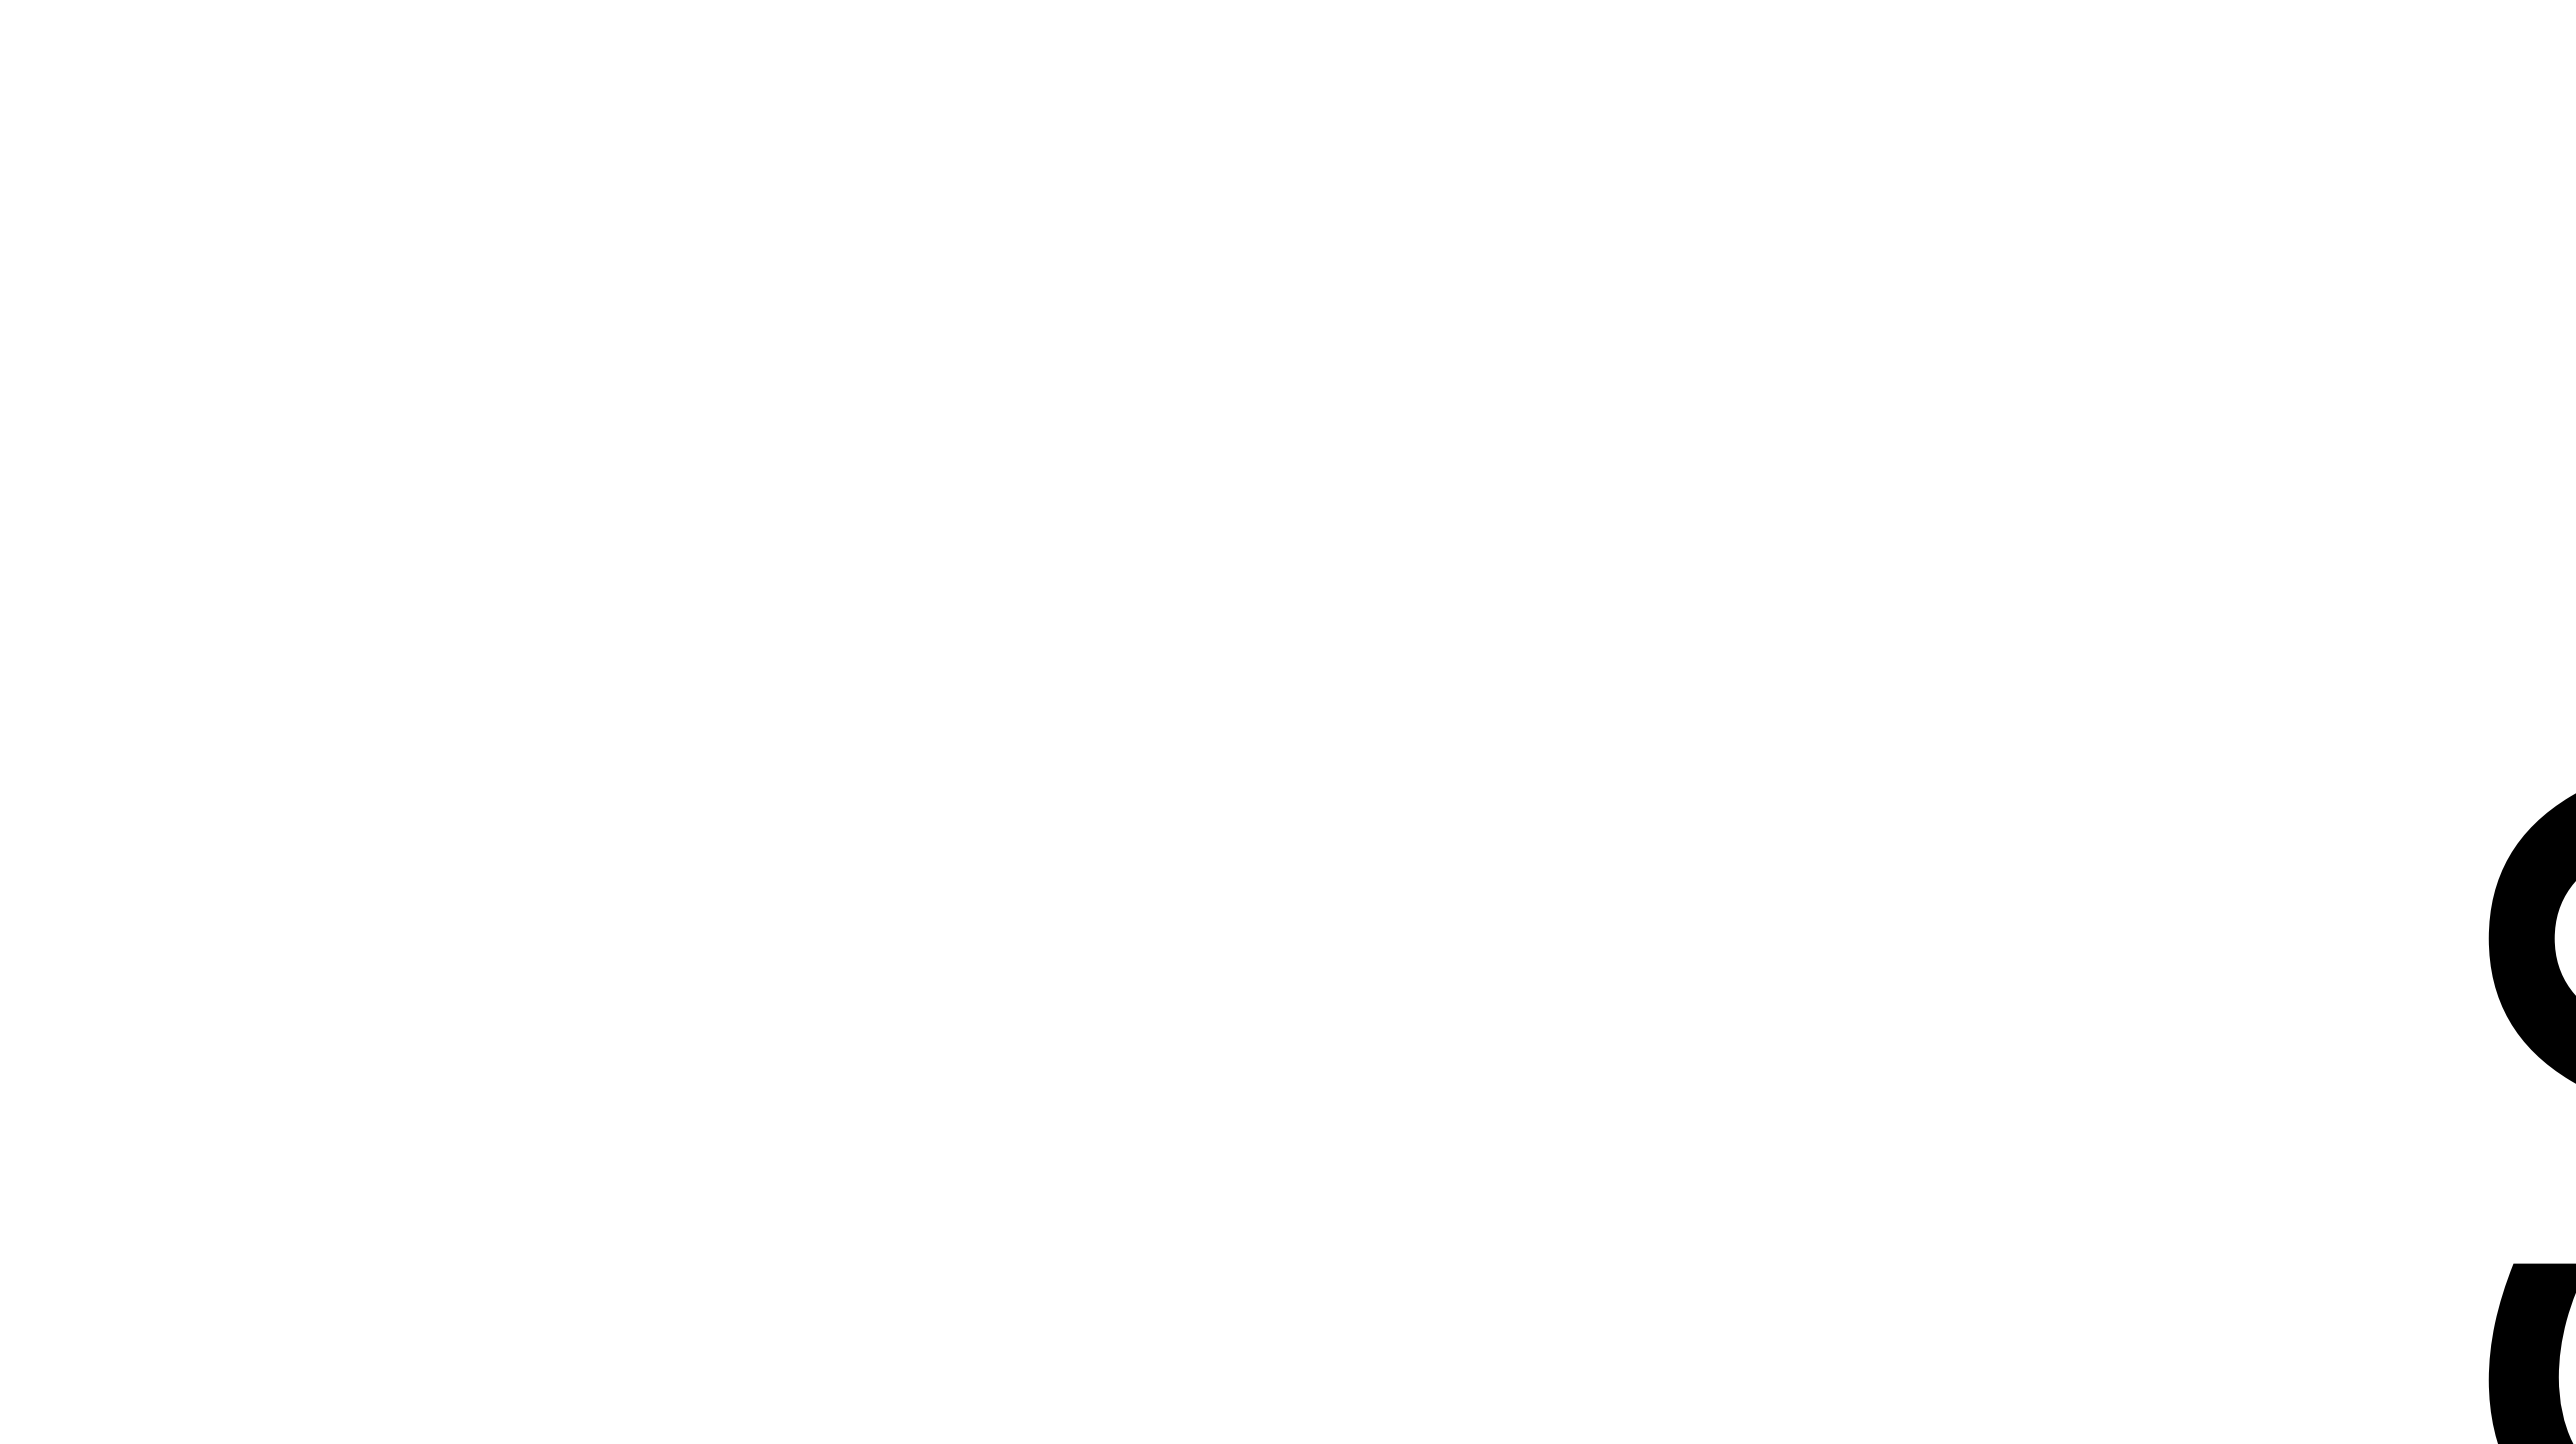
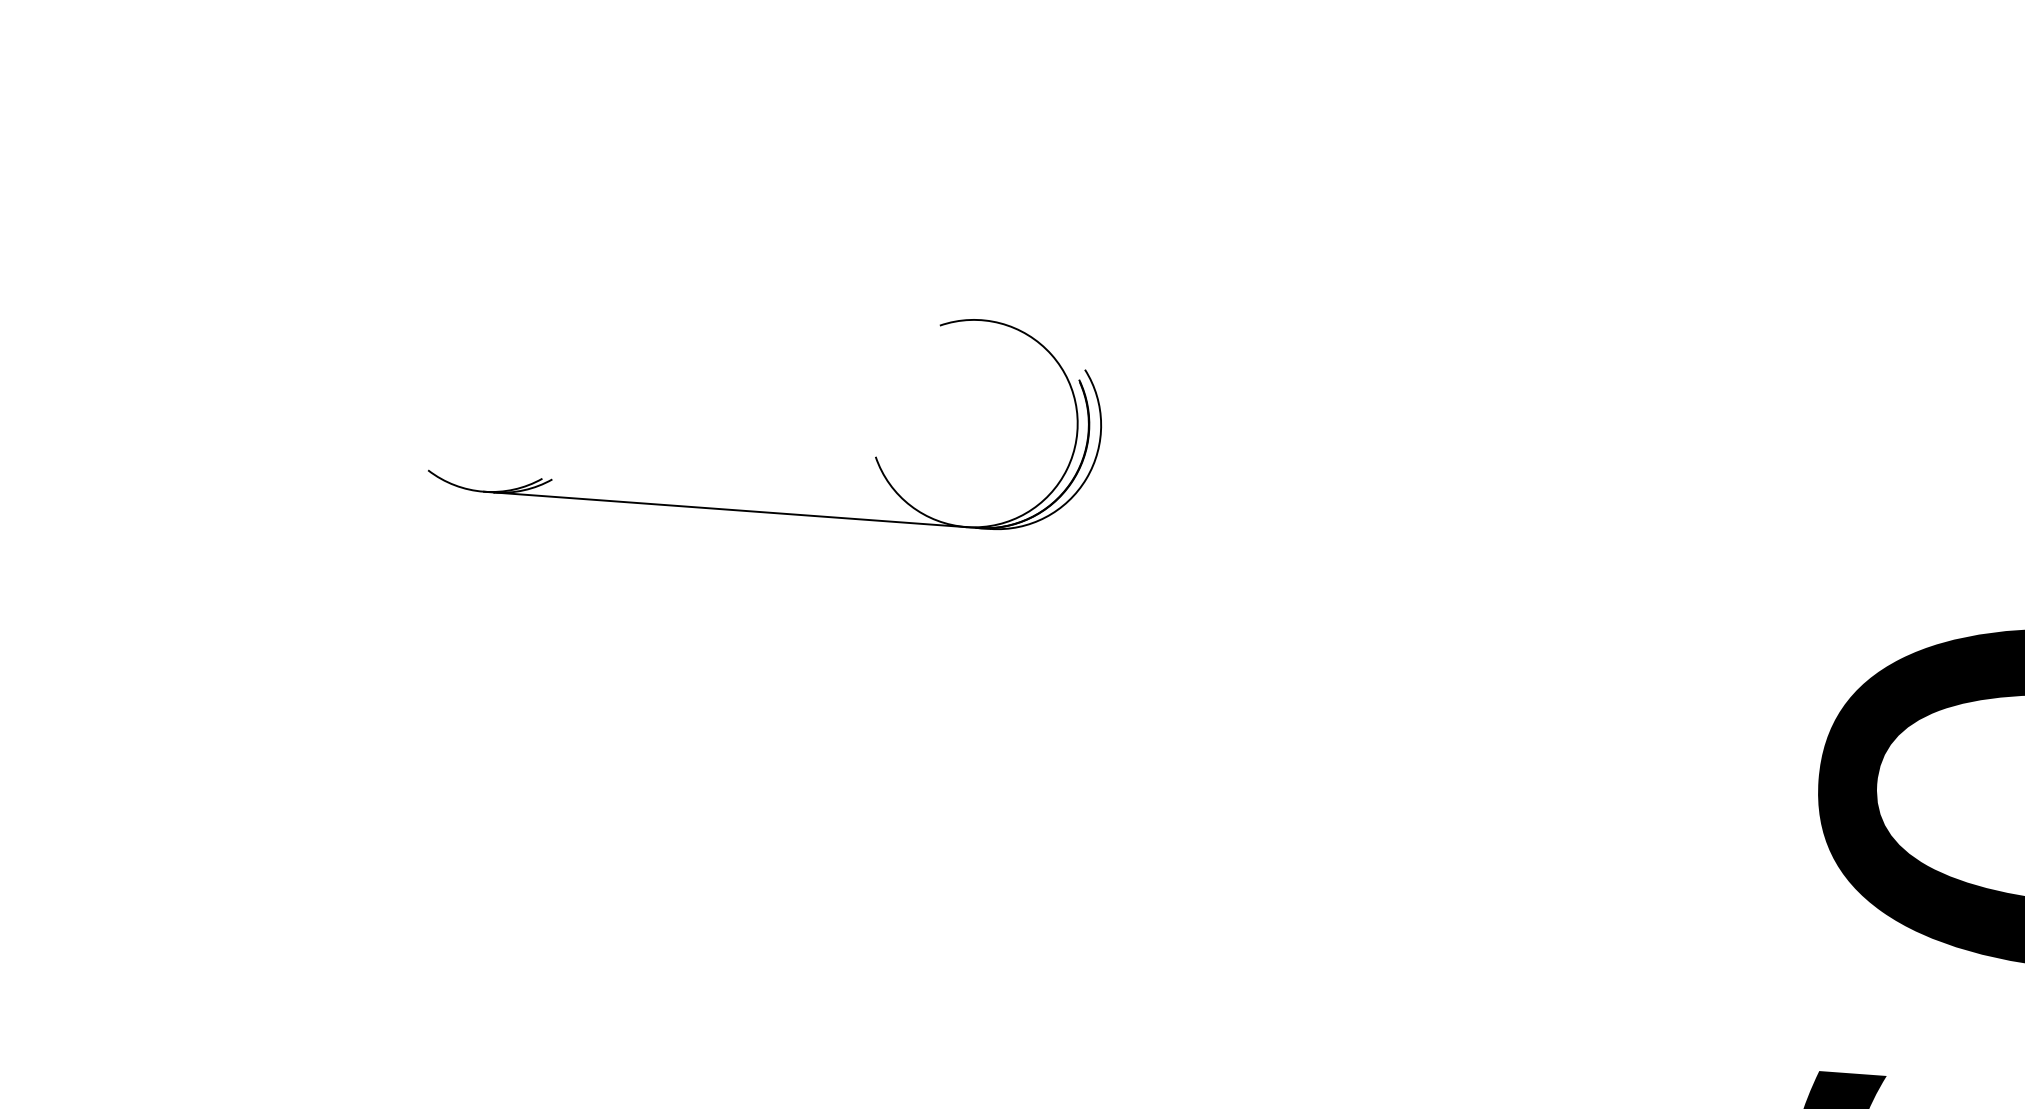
part: (1284, 725) -> (760, 511), added

